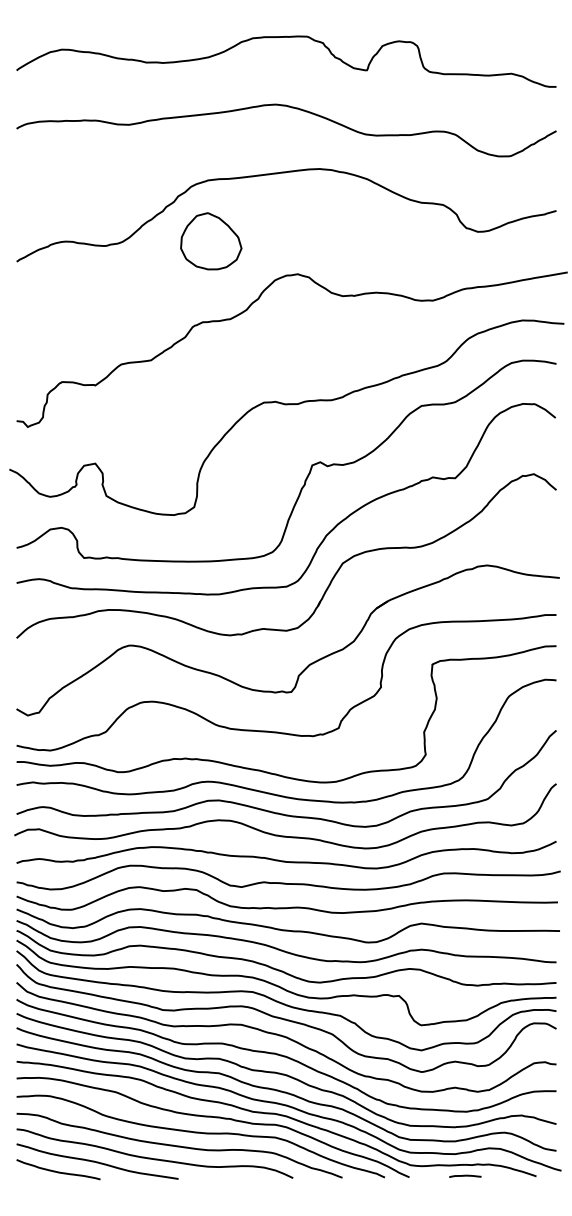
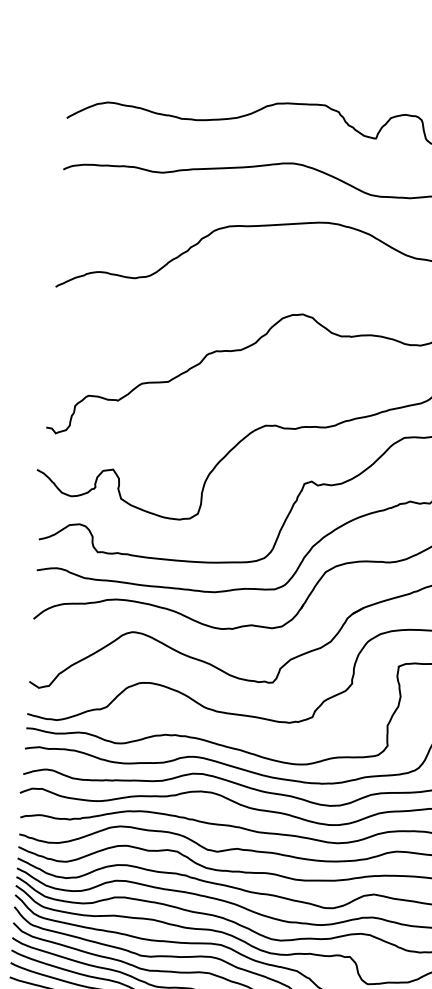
part: (211, 241) -> (228, 280), removed

